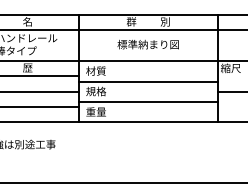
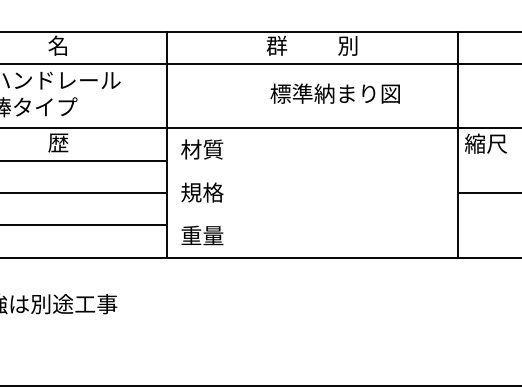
text: (147, 44) -> (333, 93), moved
line: (148, 81) -> (312, 171), removed
line: (148, 101) -> (312, 213), removed

